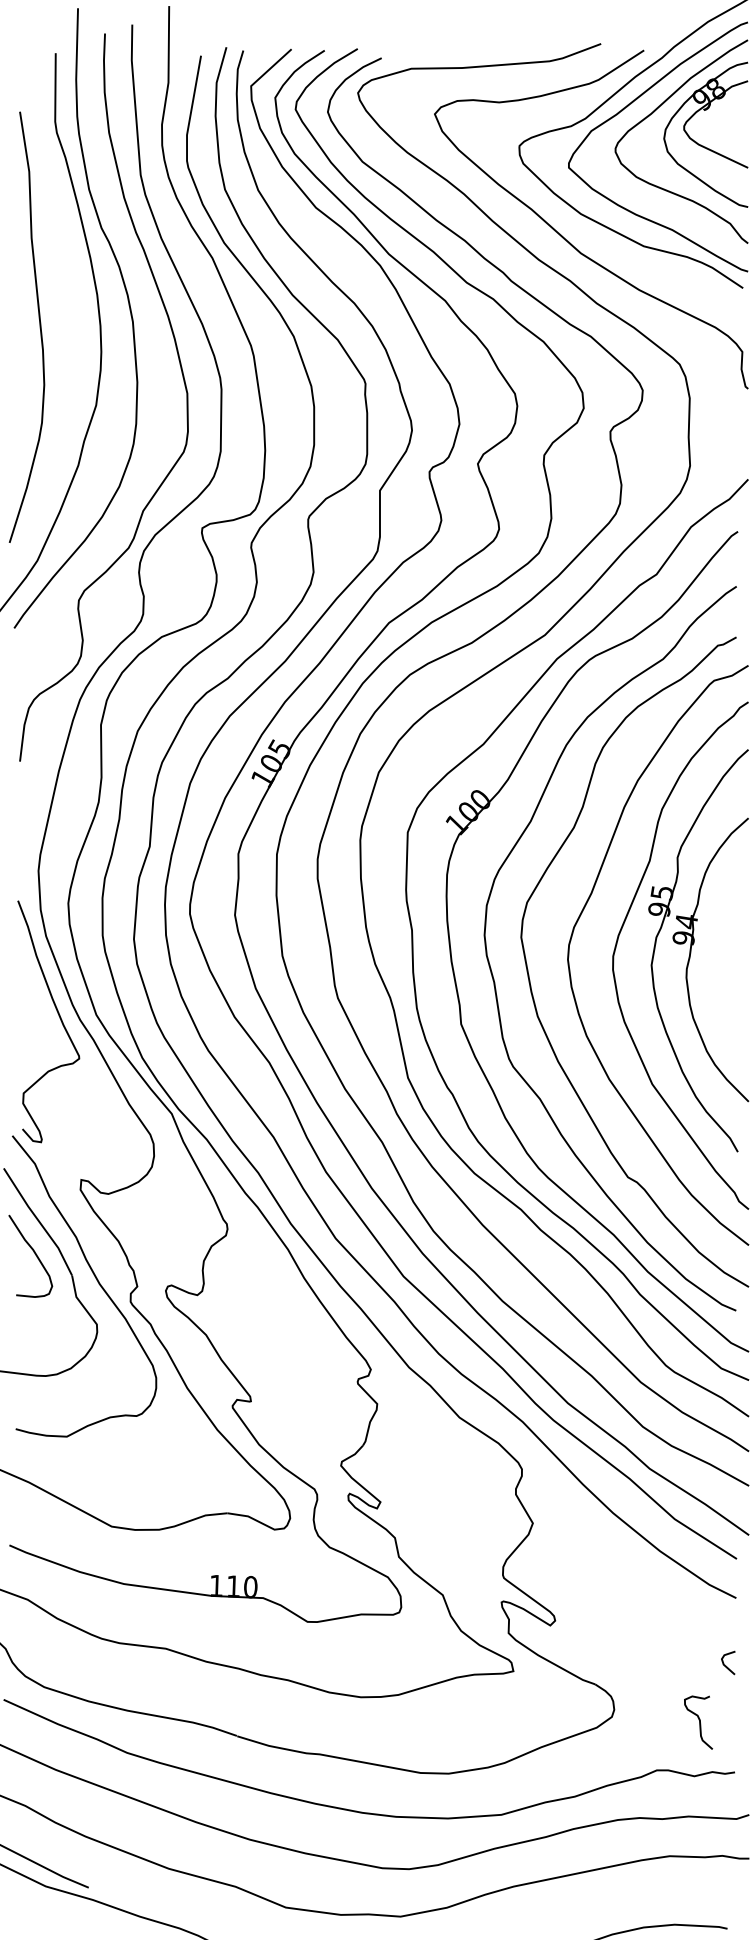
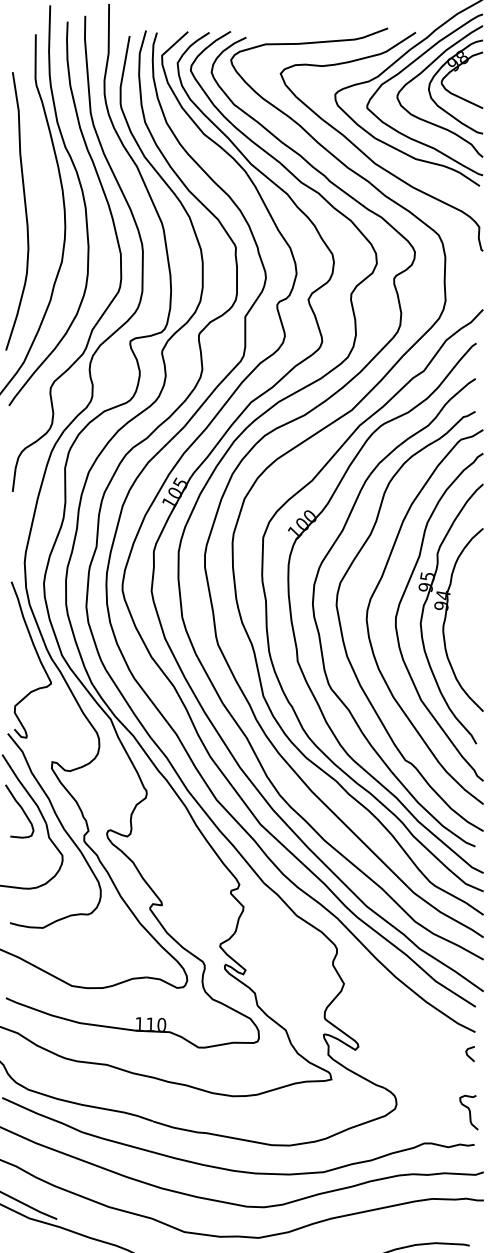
line: (725, 1663) -> (468, 1054), moved
curve: (699, 1722) -> (469, 1112), moved

